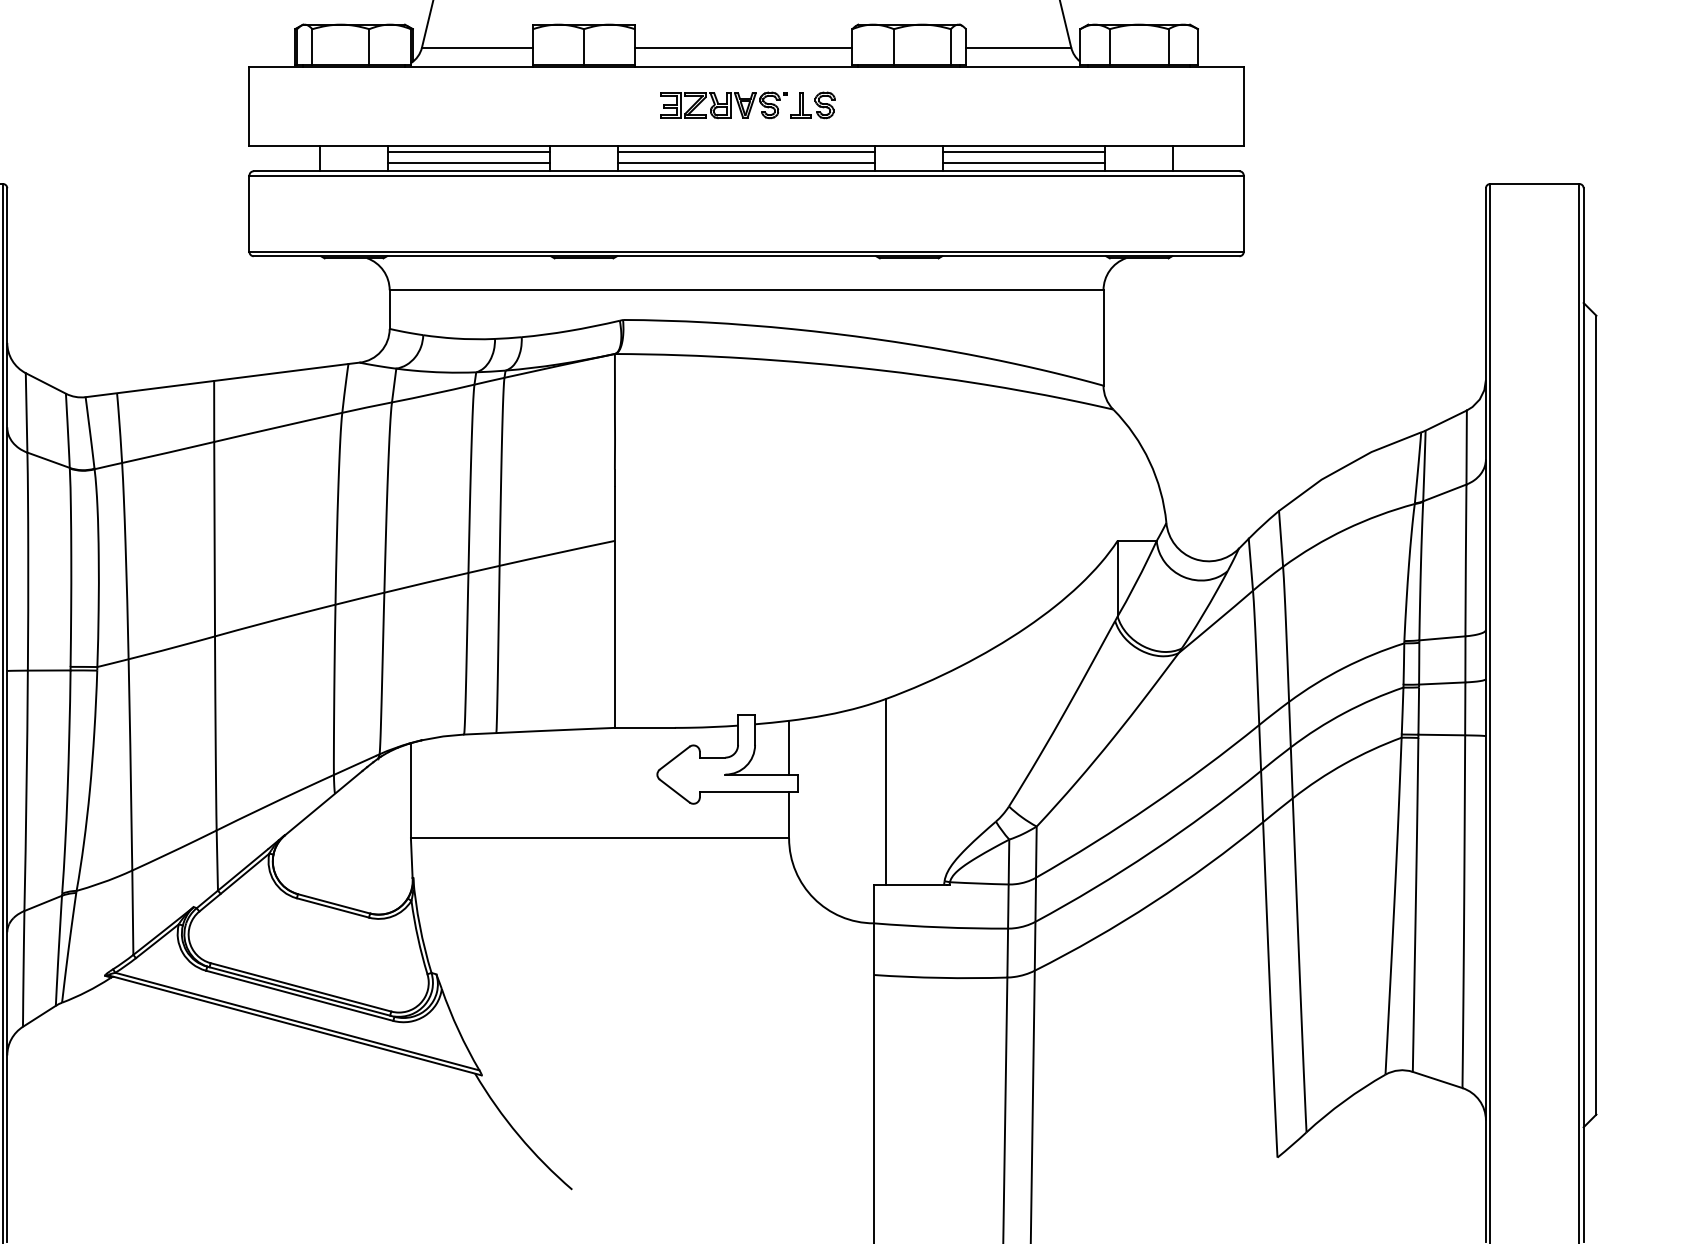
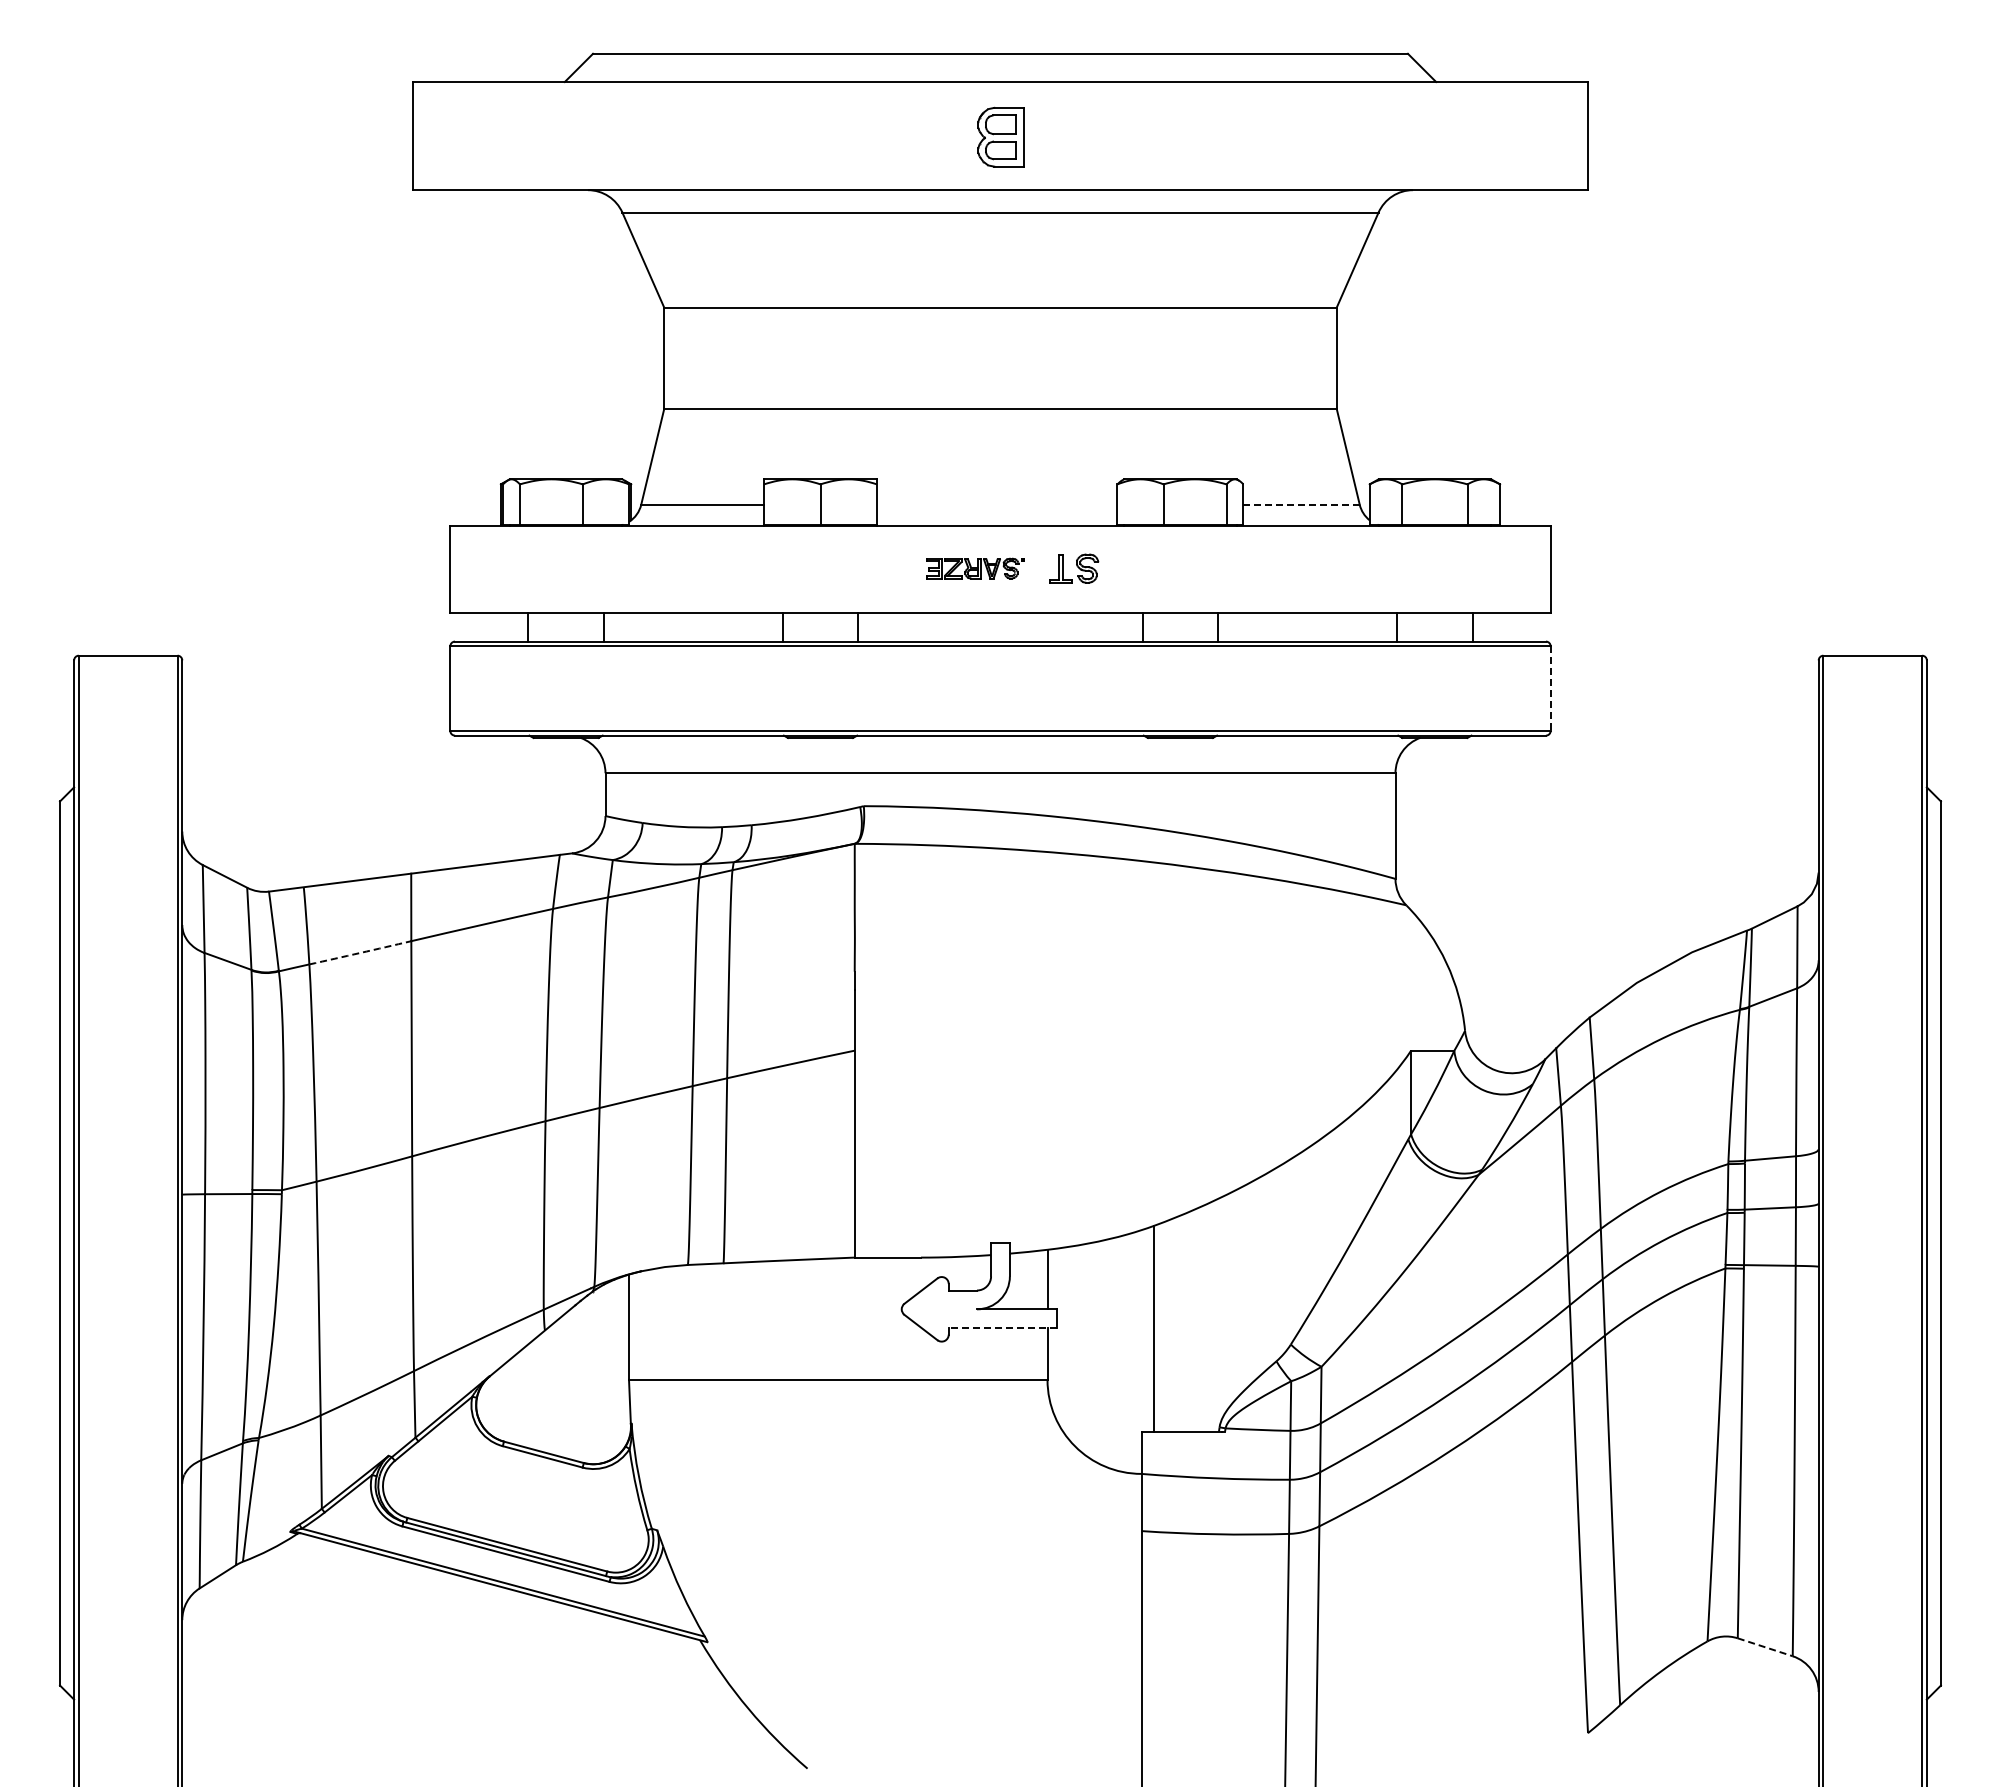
line: (743, 47) -> (996, 504), removed
line: (1019, 47) -> (1302, 504), solid -> dashed
part: (724, 105) -> (975, 568), size x0.7
line: (468, 152) -> (692, 620), removed
line: (746, 152) -> (1000, 620), removed
line: (1024, 152) -> (1307, 620), removed
line: (468, 163) -> (692, 632), removed
line: (746, 163) -> (1000, 632), removed
line: (1024, 163) -> (1307, 632), removed
line: (1243, 214) -> (1550, 689), solid -> dashed
arc: (168, 452) -> (360, 952), solid -> dashed
line: (748, 791) -> (1002, 1328), solid -> dashed
line: (1437, 1080) -> (1765, 1647), solid -> dashed

